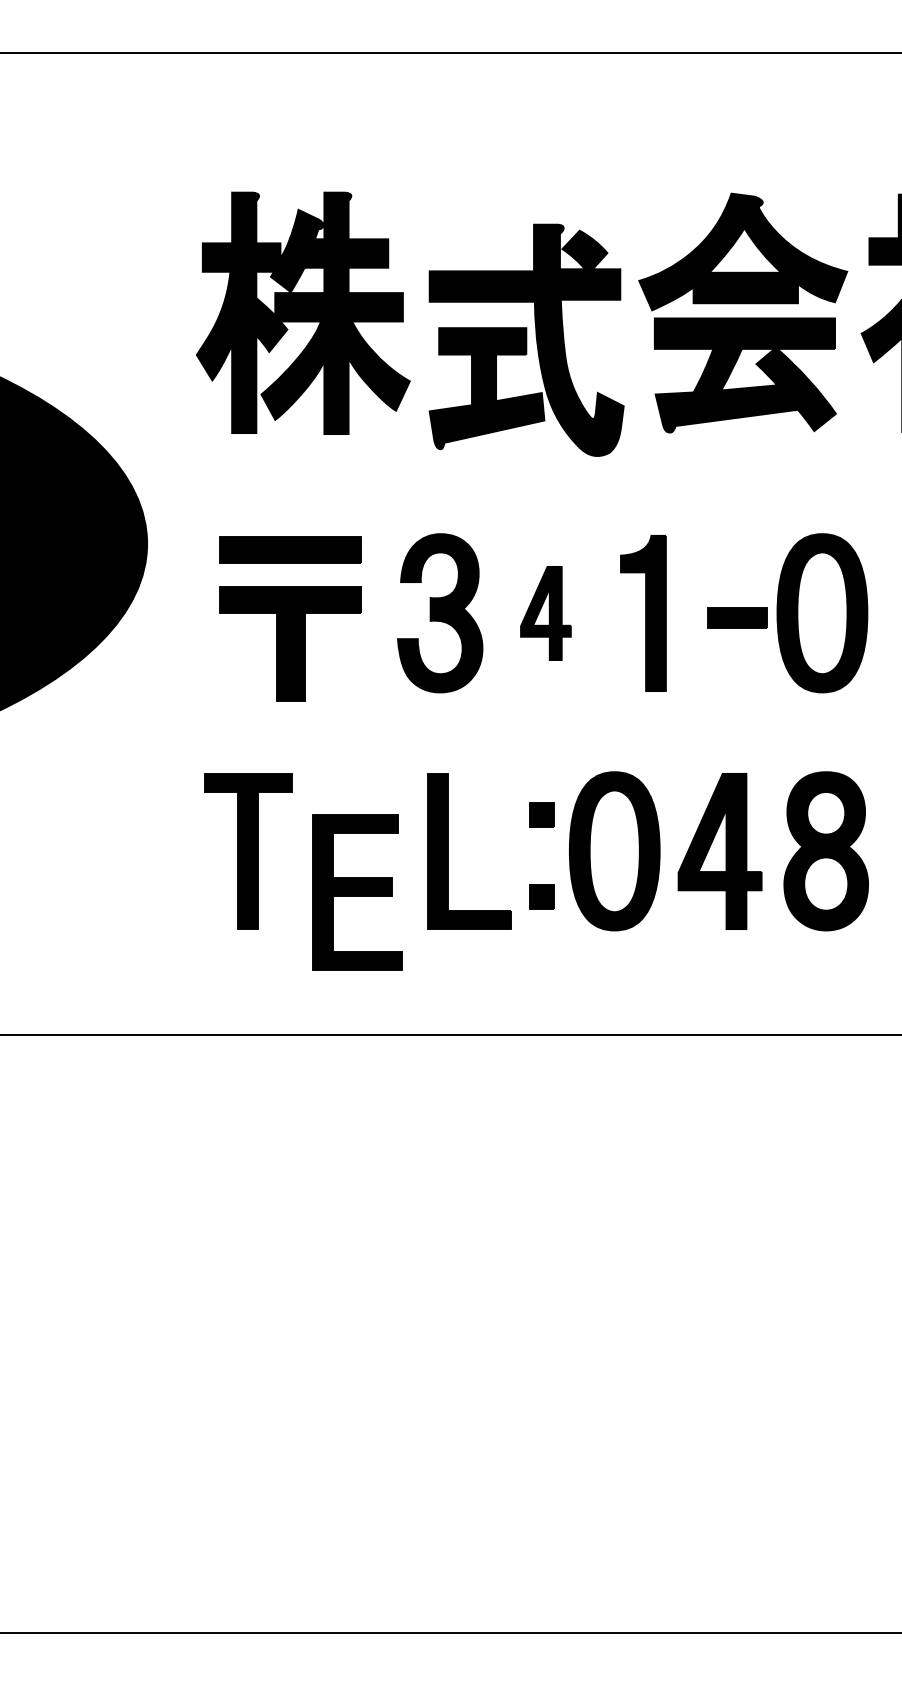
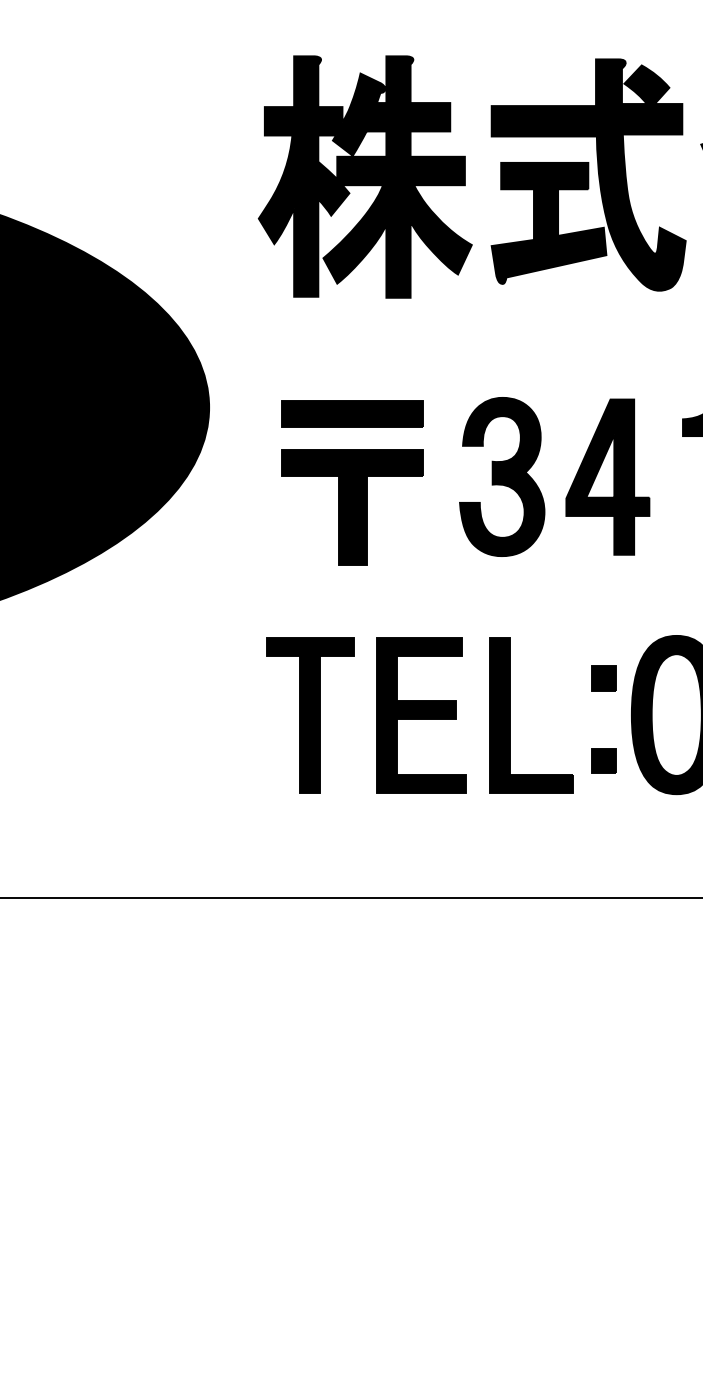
part: (526, 339) -> (588, 174), moved
part: (545, 613) -> (607, 477), size x1.67
part: (357, 892) -> (421, 715), moved

